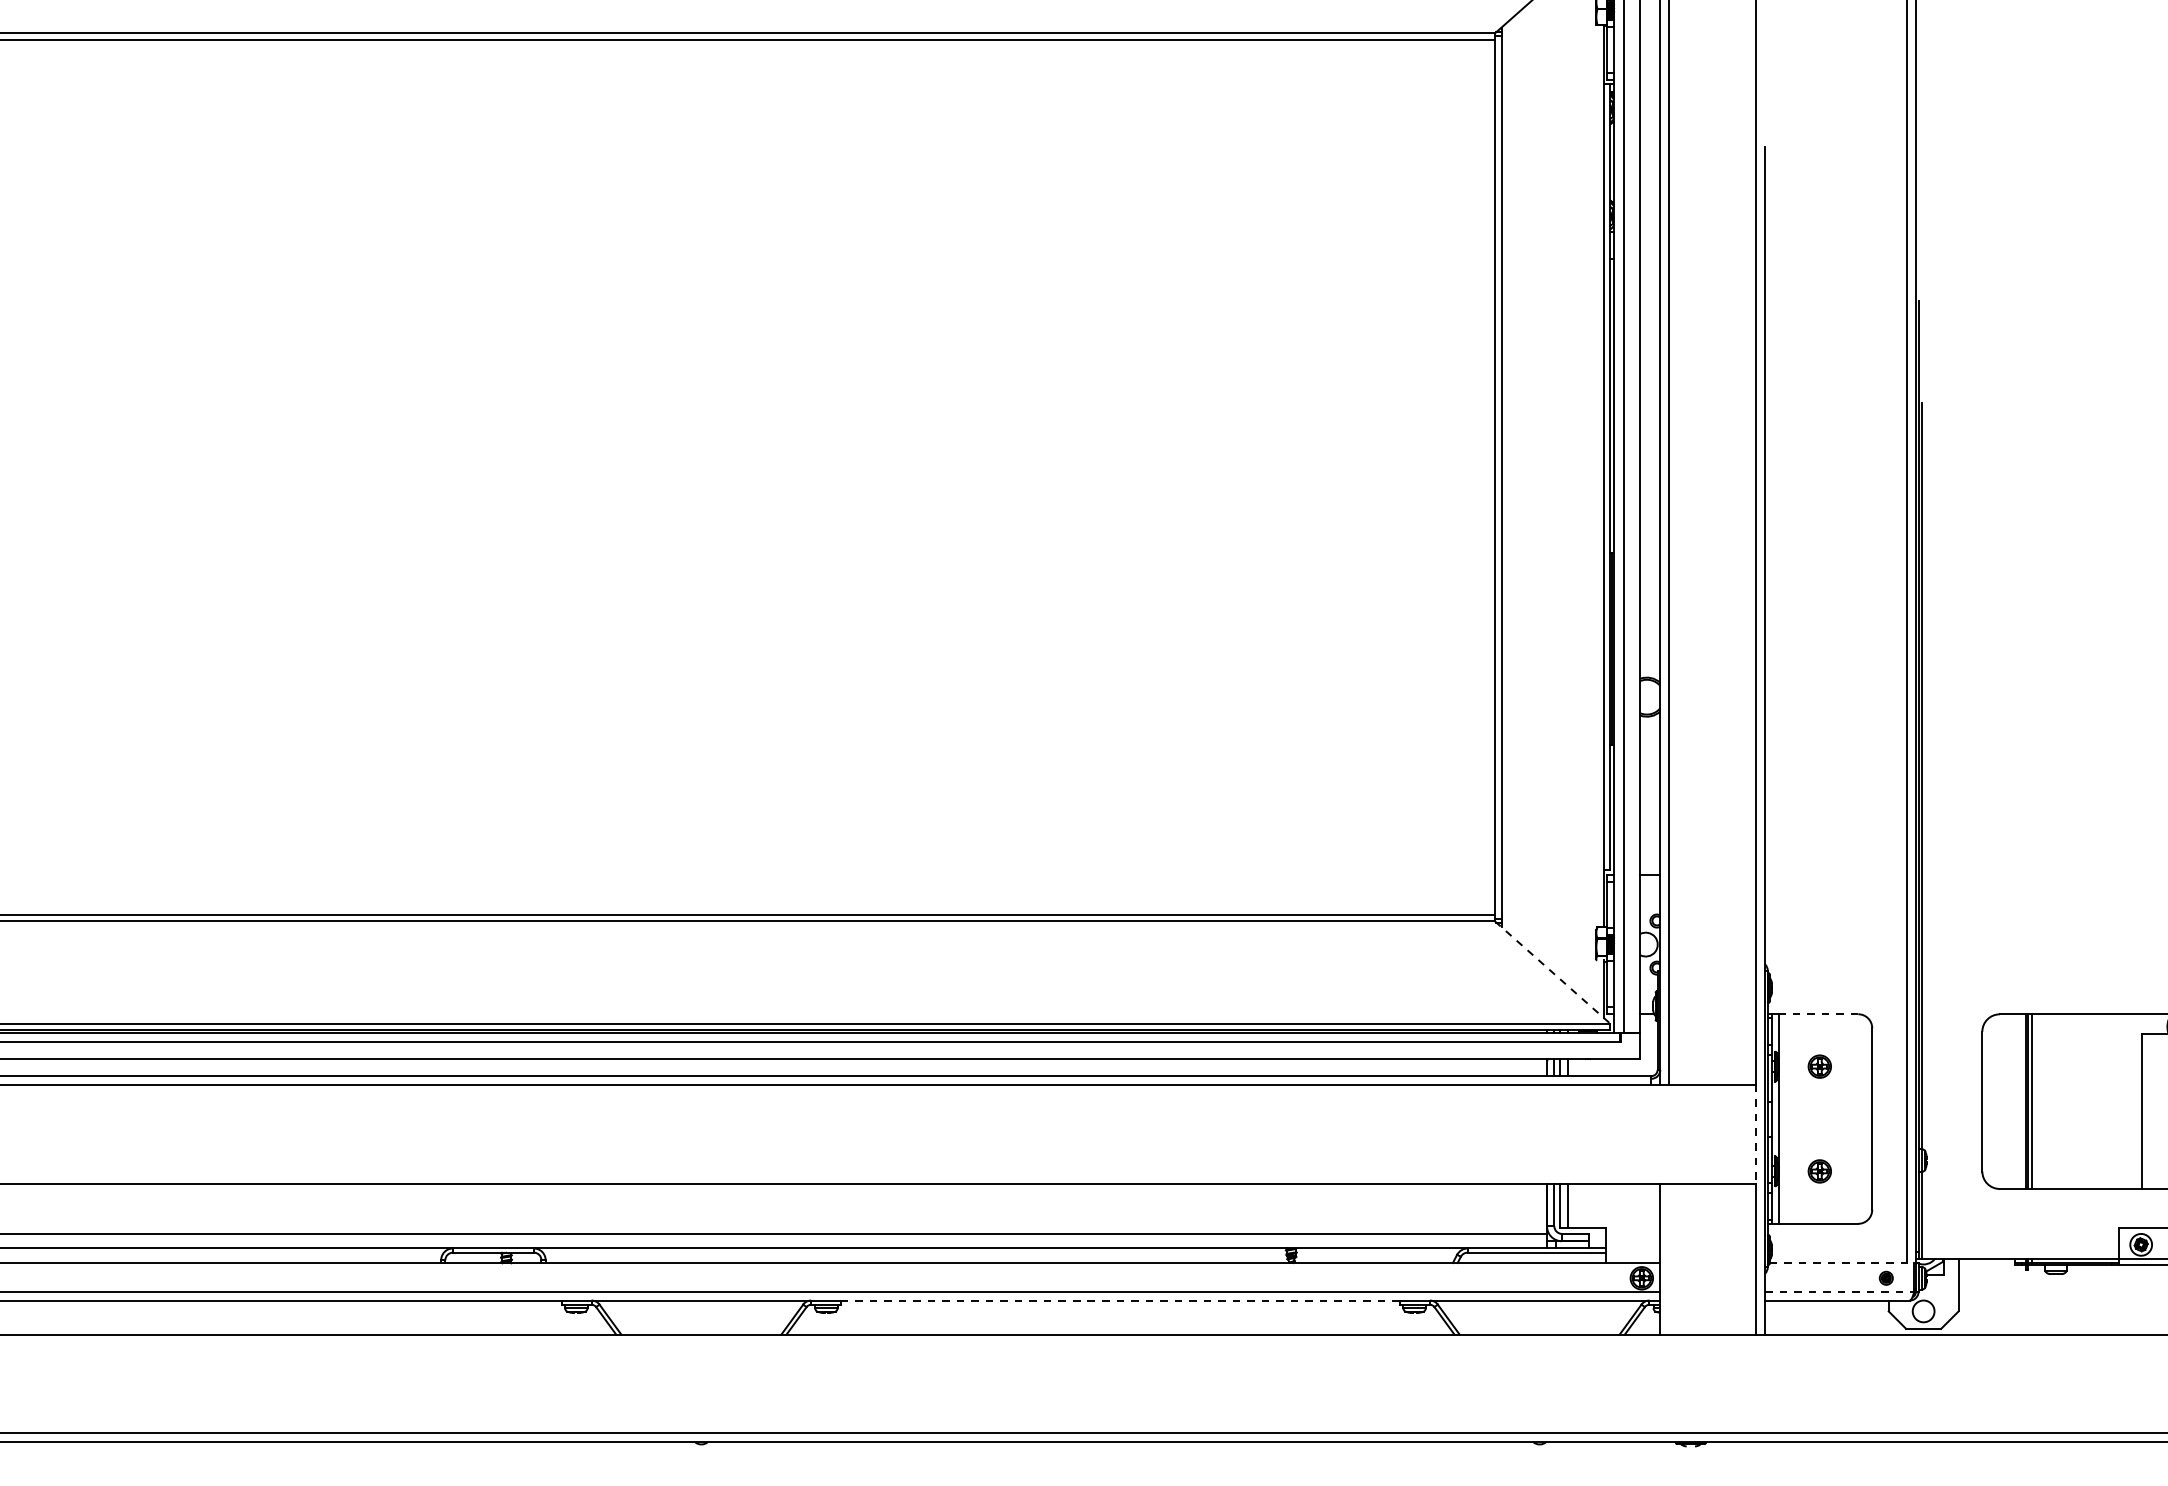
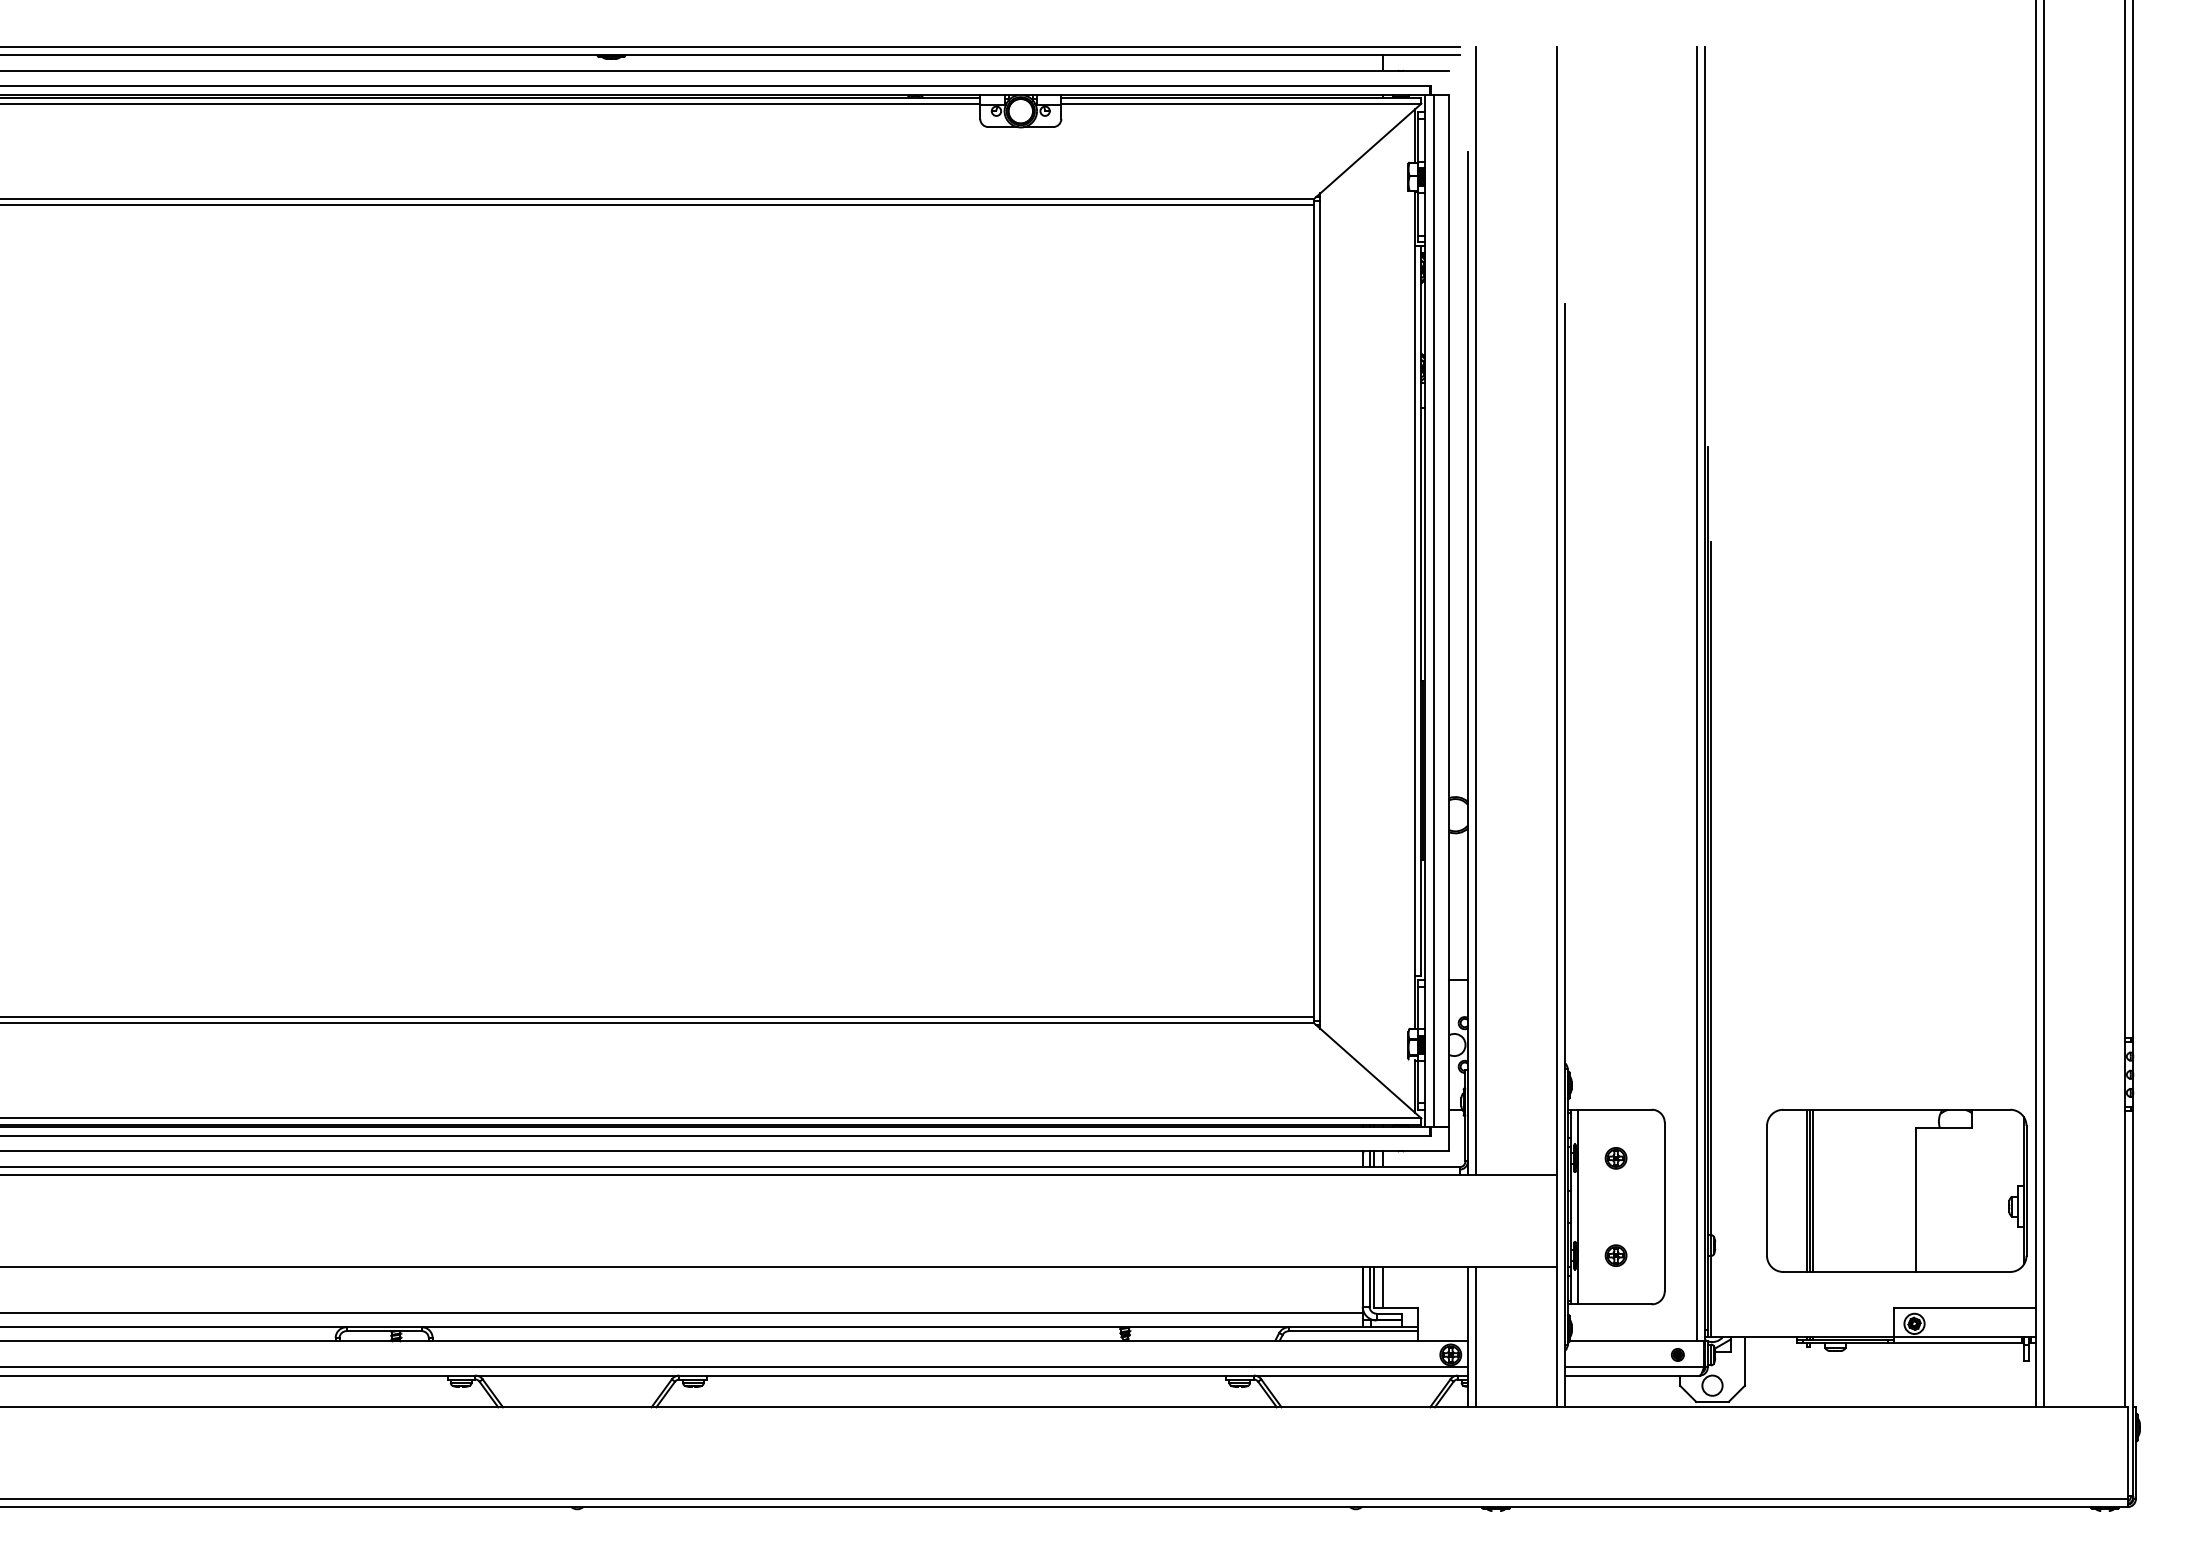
line: (1552, 972) -> (1367, 1070), dashed -> solid
line: (1819, 1014) -> (1615, 1109), dashed -> solid
line: (1756, 1134) -> (1557, 1221), dashed -> solid
line: (1669, 1258) -> (1476, 1336), added
line: (1842, 1262) -> (1637, 1340), dashed -> solid
line: (1840, 1291) -> (1635, 1367), dashed -> solid
line: (1120, 1300) -> (966, 1375), dashed -> solid

